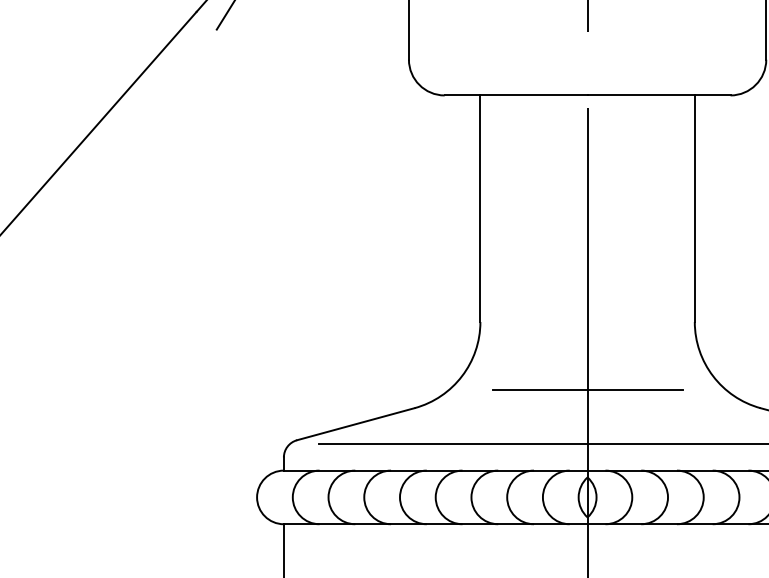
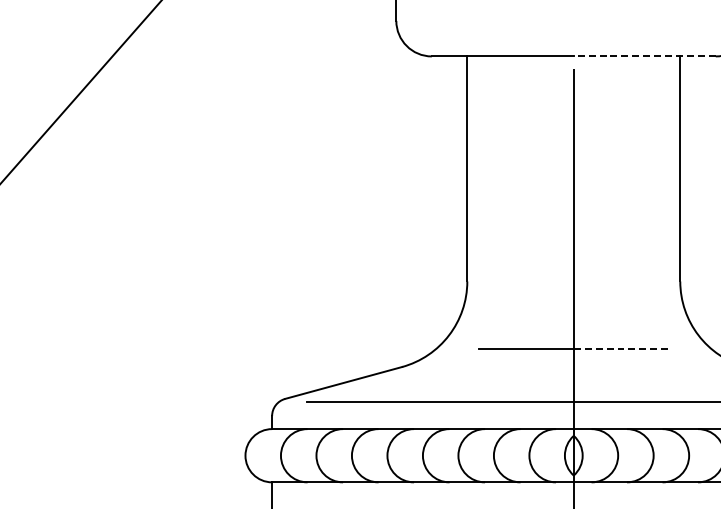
line: (658, 95) -> (644, 56), solid -> dashed
line: (635, 390) -> (621, 349), solid -> dashed

